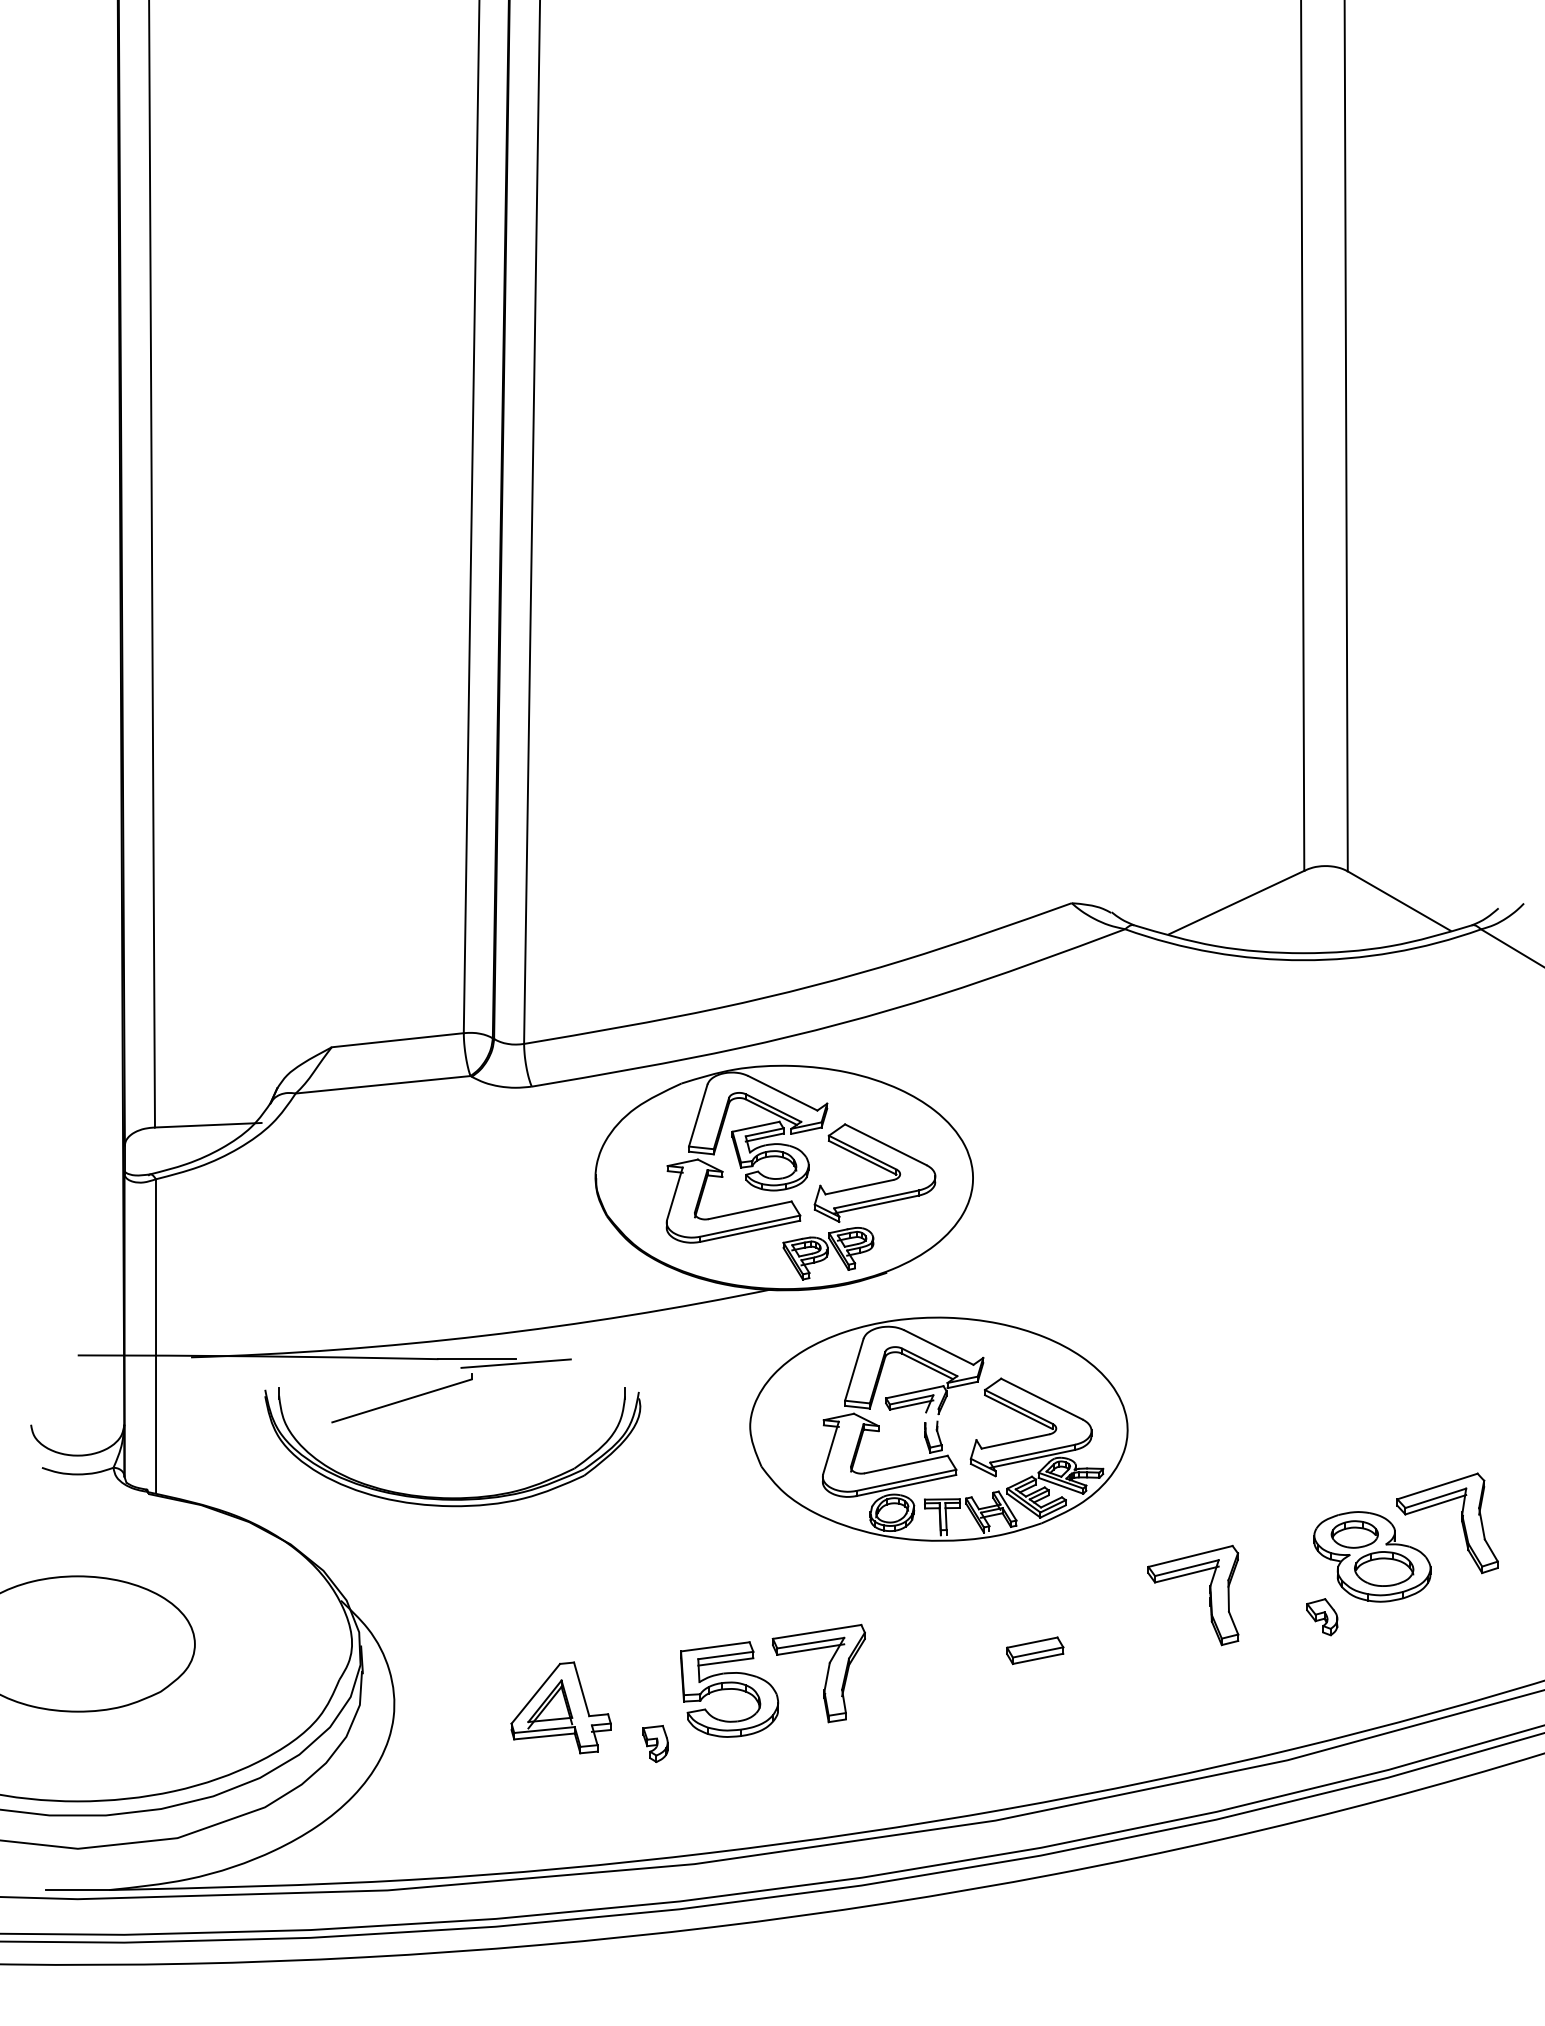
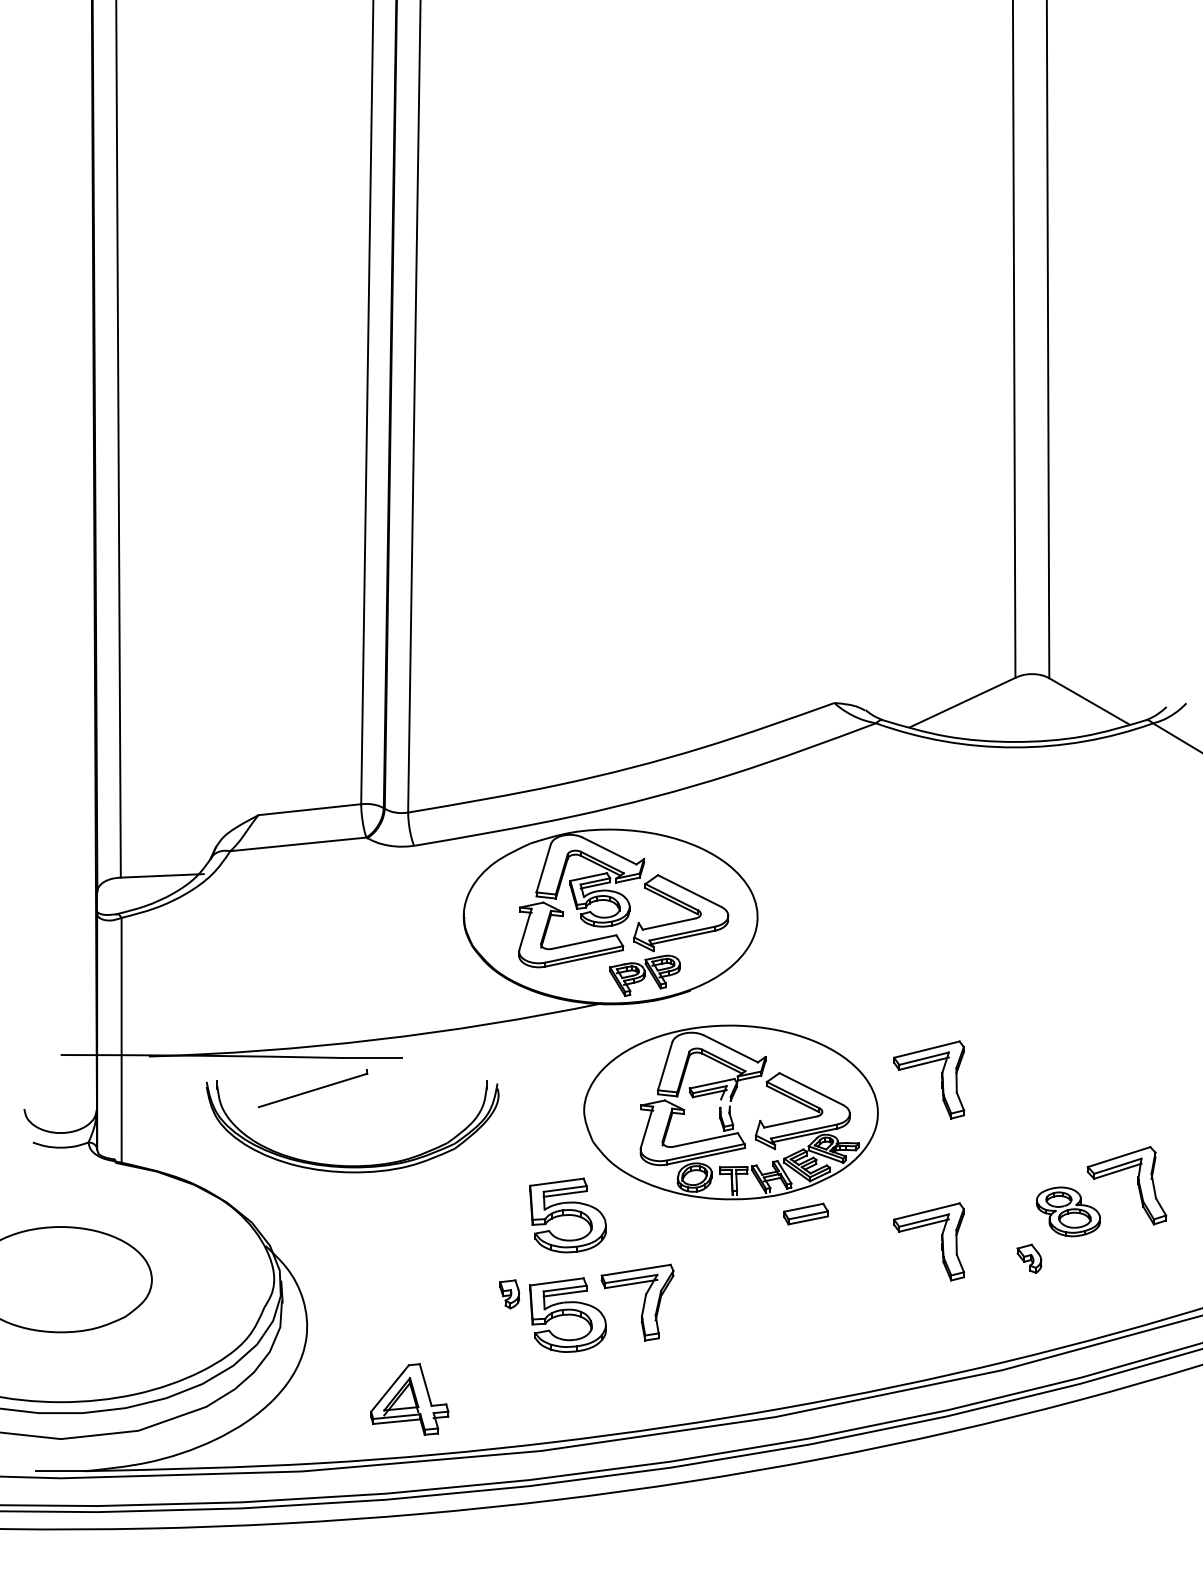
line: (515, 1363) -> (401, 1061), removed
part: (1209, 1387) -> (941, 1080), added
part: (1372, 1556) -> (1068, 1211), size x0.7
part: (729, 1561) -> (568, 1215), added
part: (1035, 1650) -> (806, 1213), moved
part: (560, 1707) -> (409, 1399), moved
part: (655, 1743) -> (509, 1294), moved

